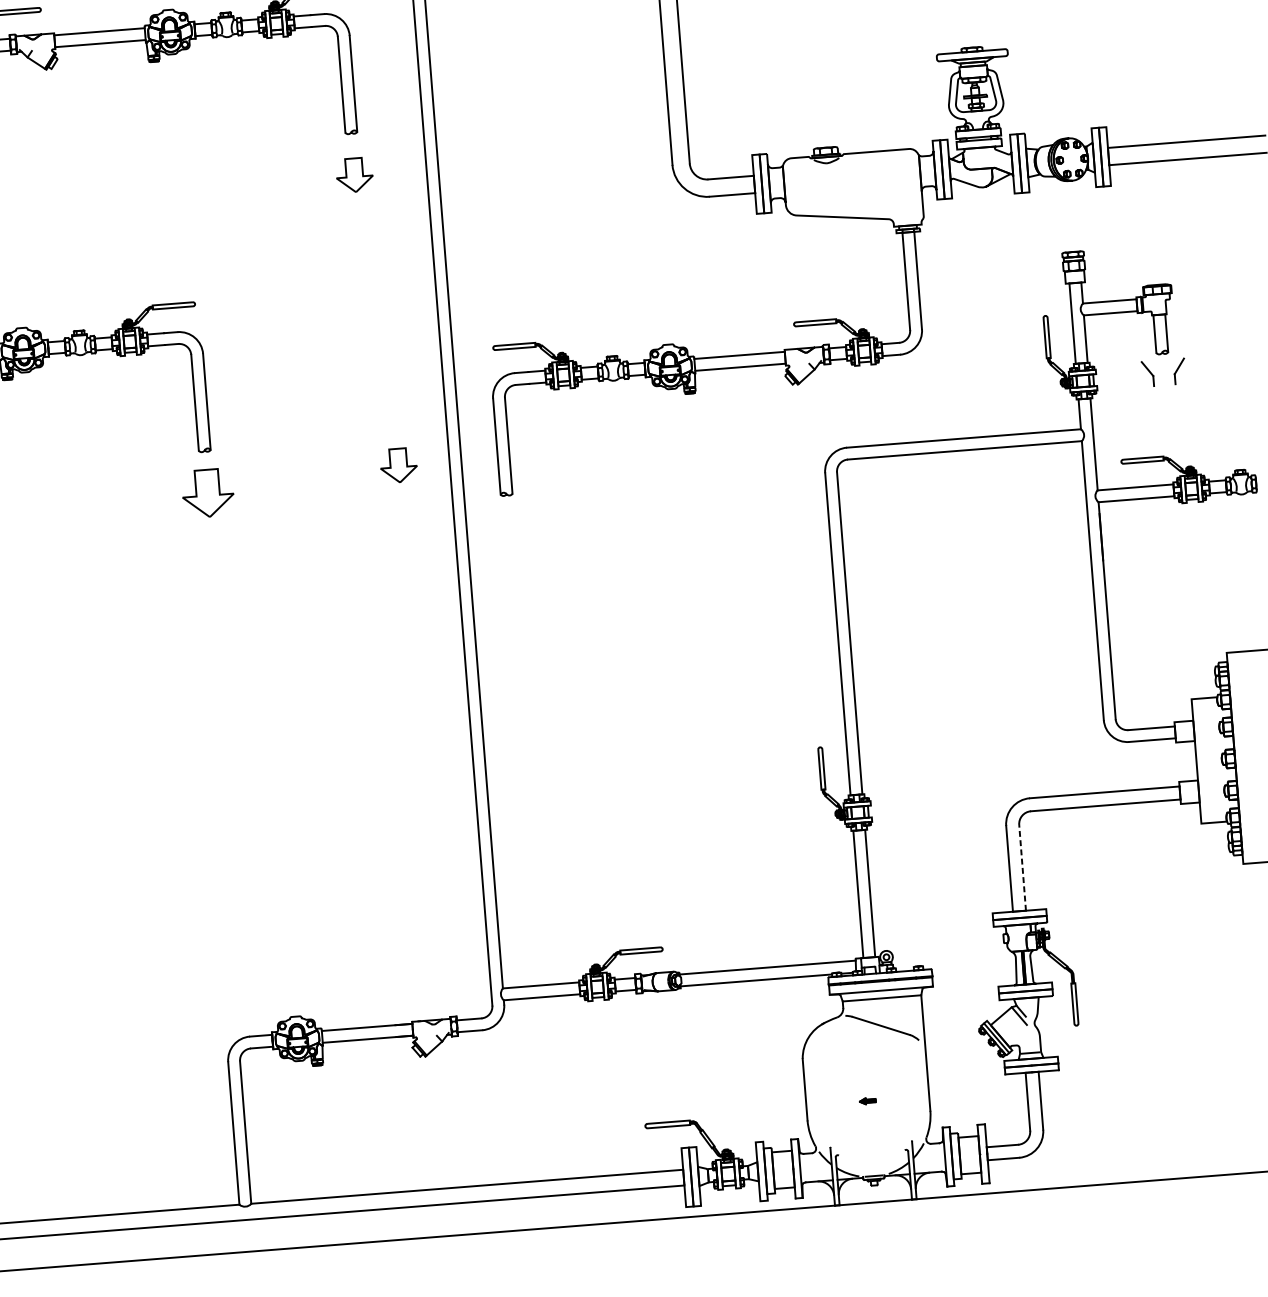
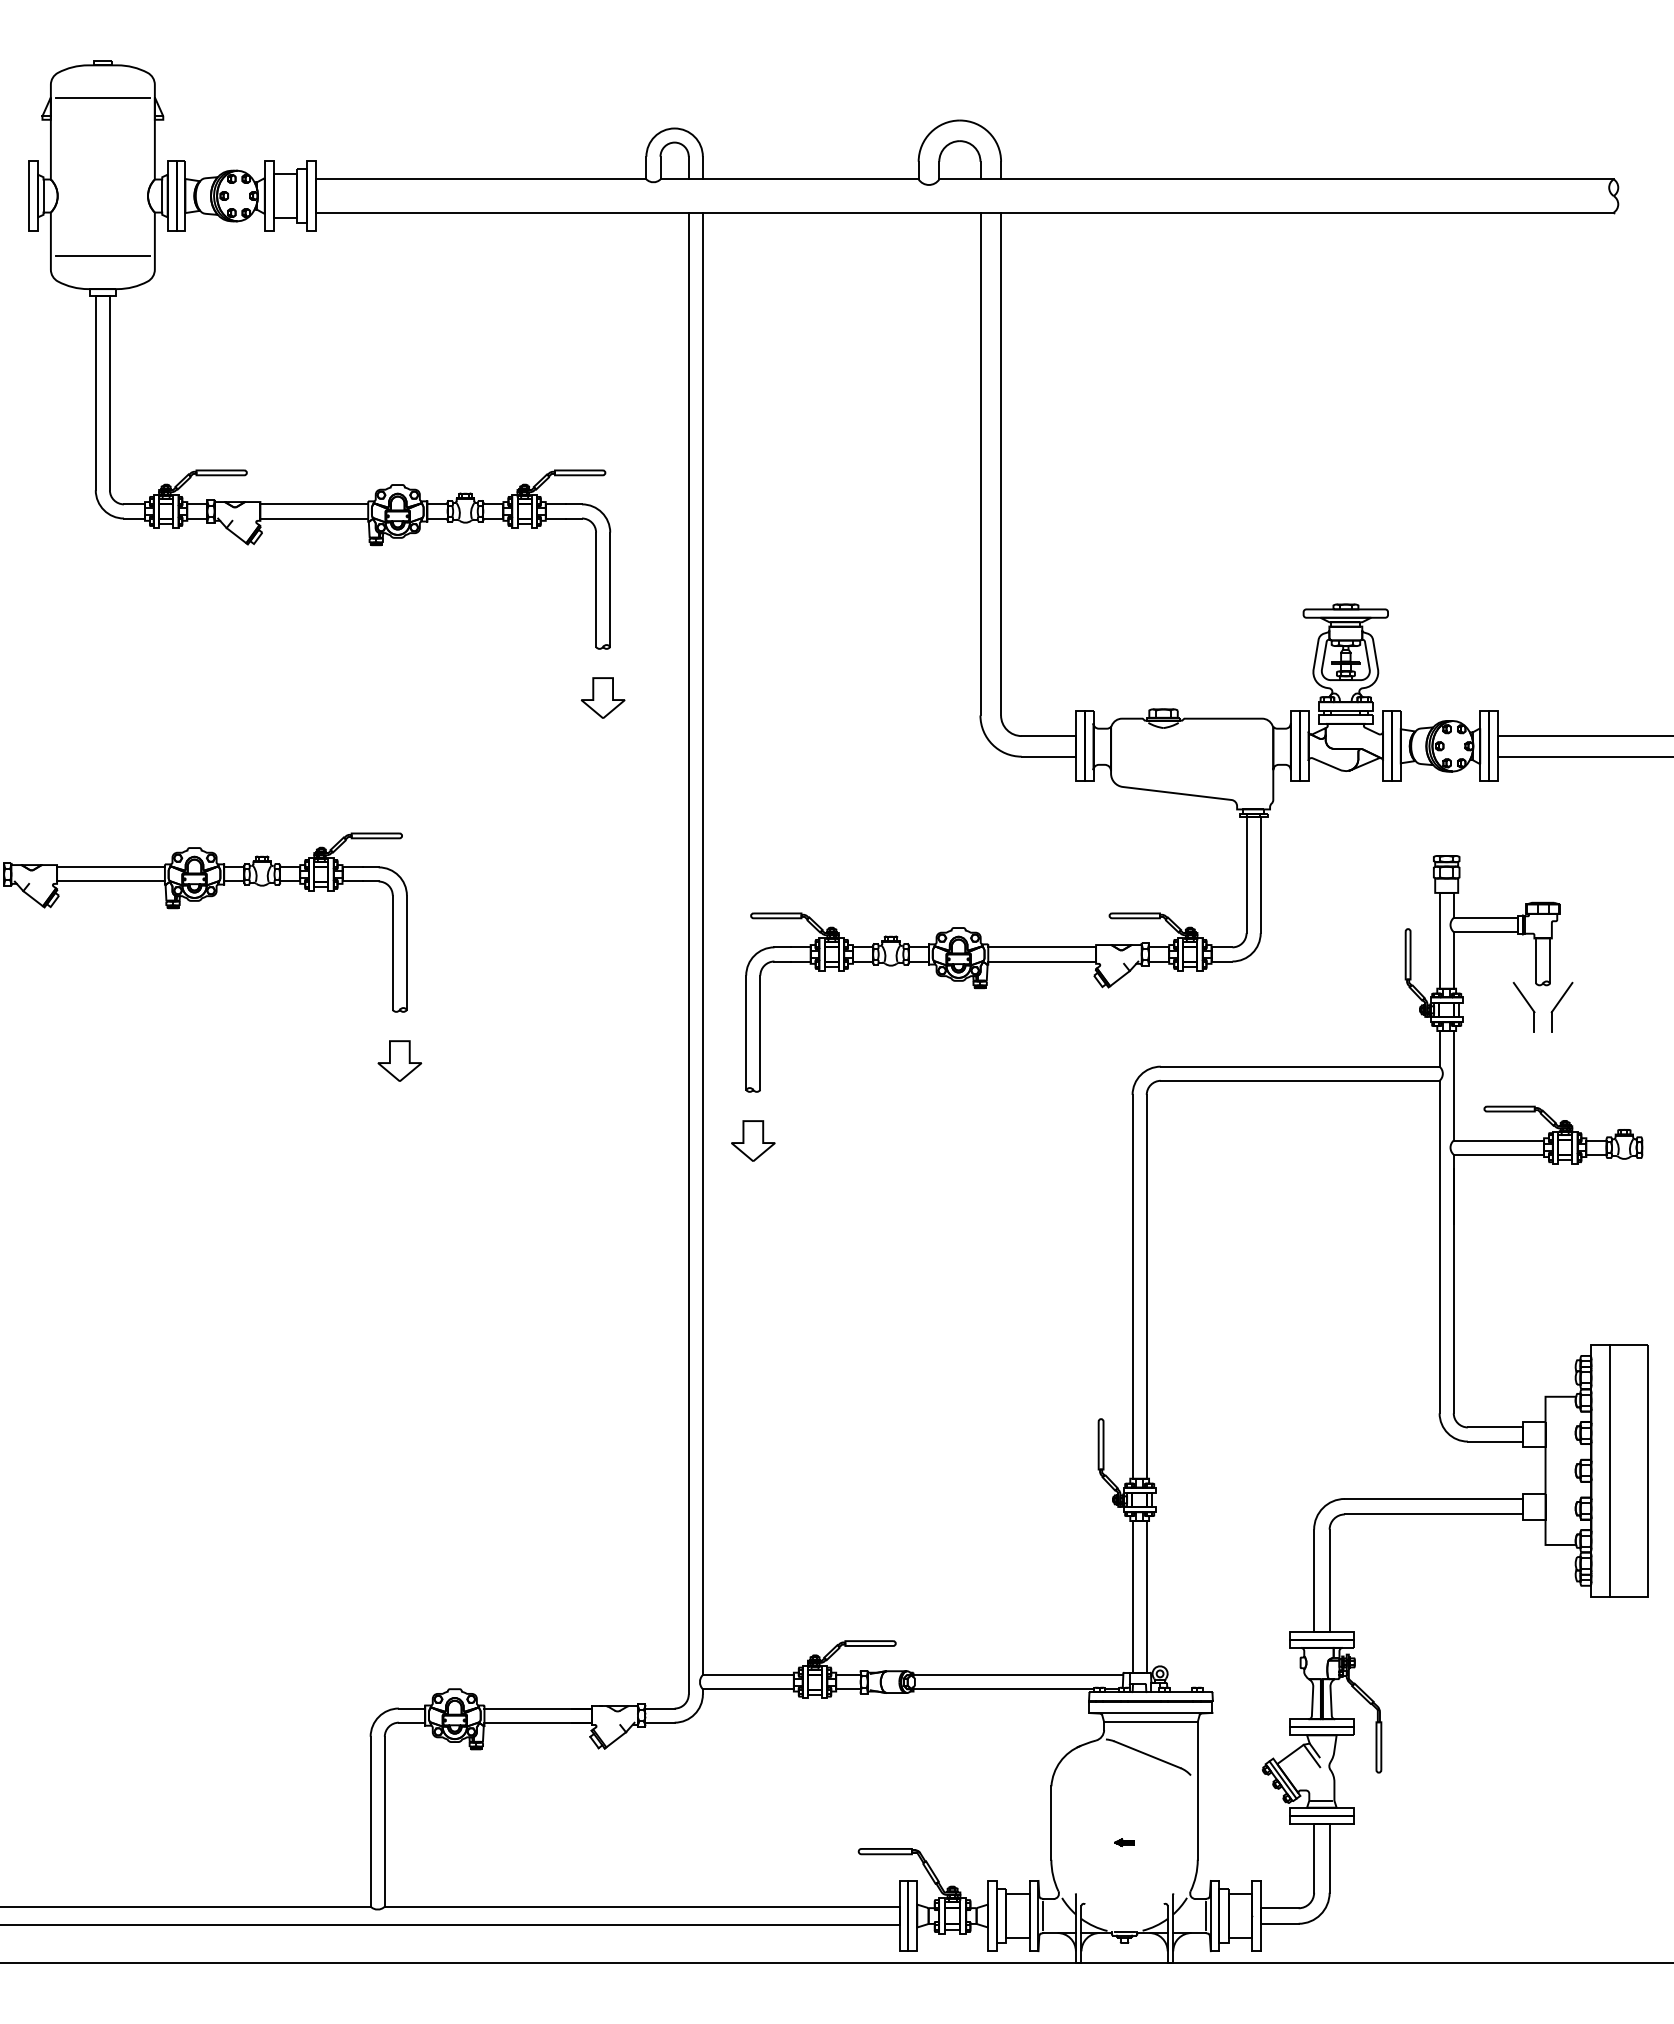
part: (1179, 370) -> (1561, 1006), size x1.67
part: (1147, 374) -> (1523, 1007), size x1.67
part: (398, 465) -> (753, 1140), moved
part: (207, 492) -> (399, 1060), size x0.71
line: (1250, 756) -> (1610, 1470), added
line: (1022, 867) -> (1329, 1580), dashed -> solid
line: (940, 1157) -> (1205, 1916), added
line: (804, 1167) -> (1043, 1915), added

